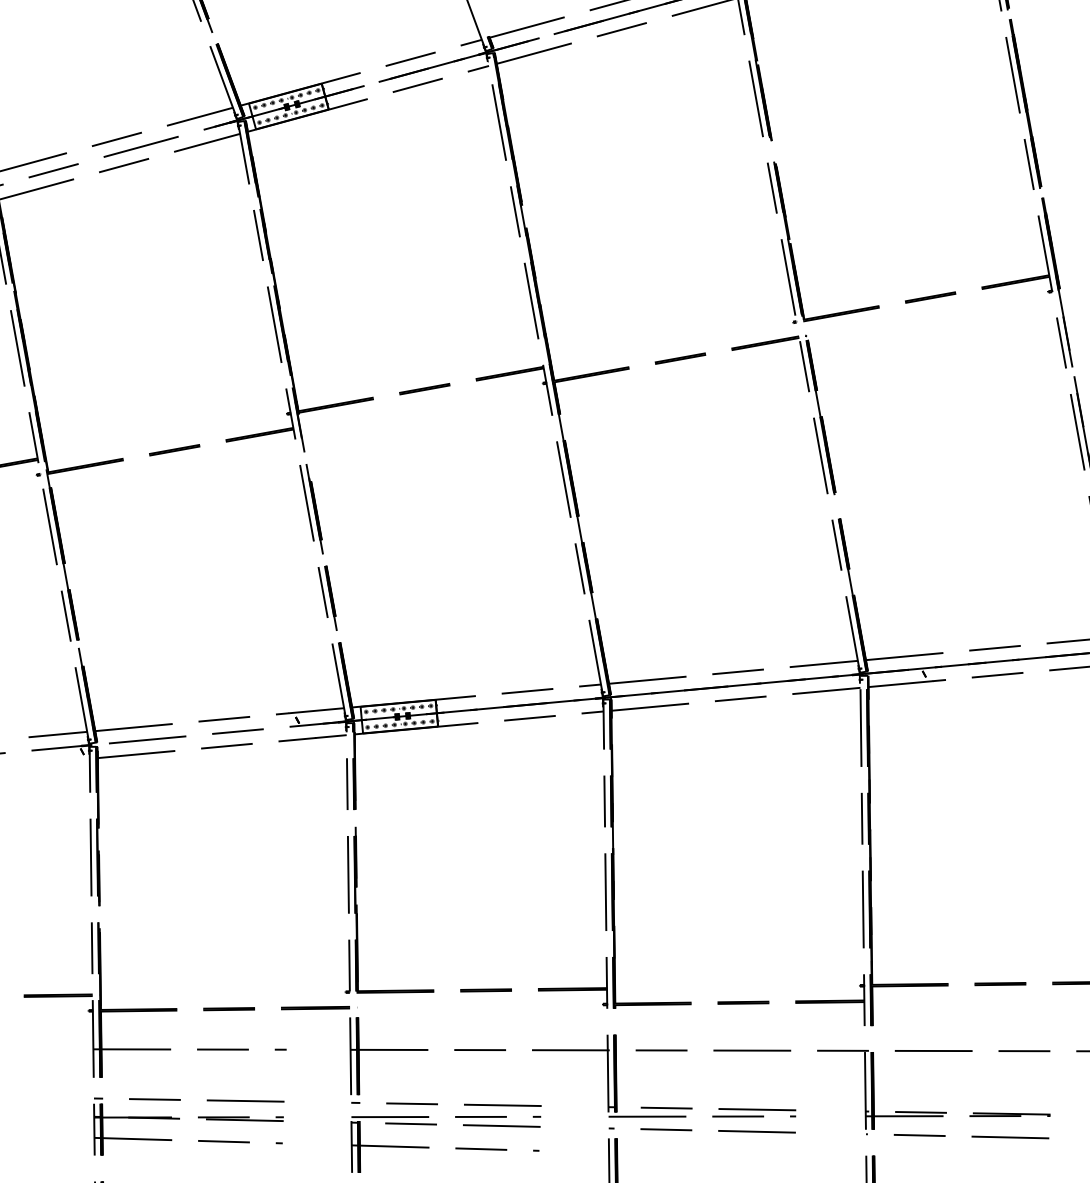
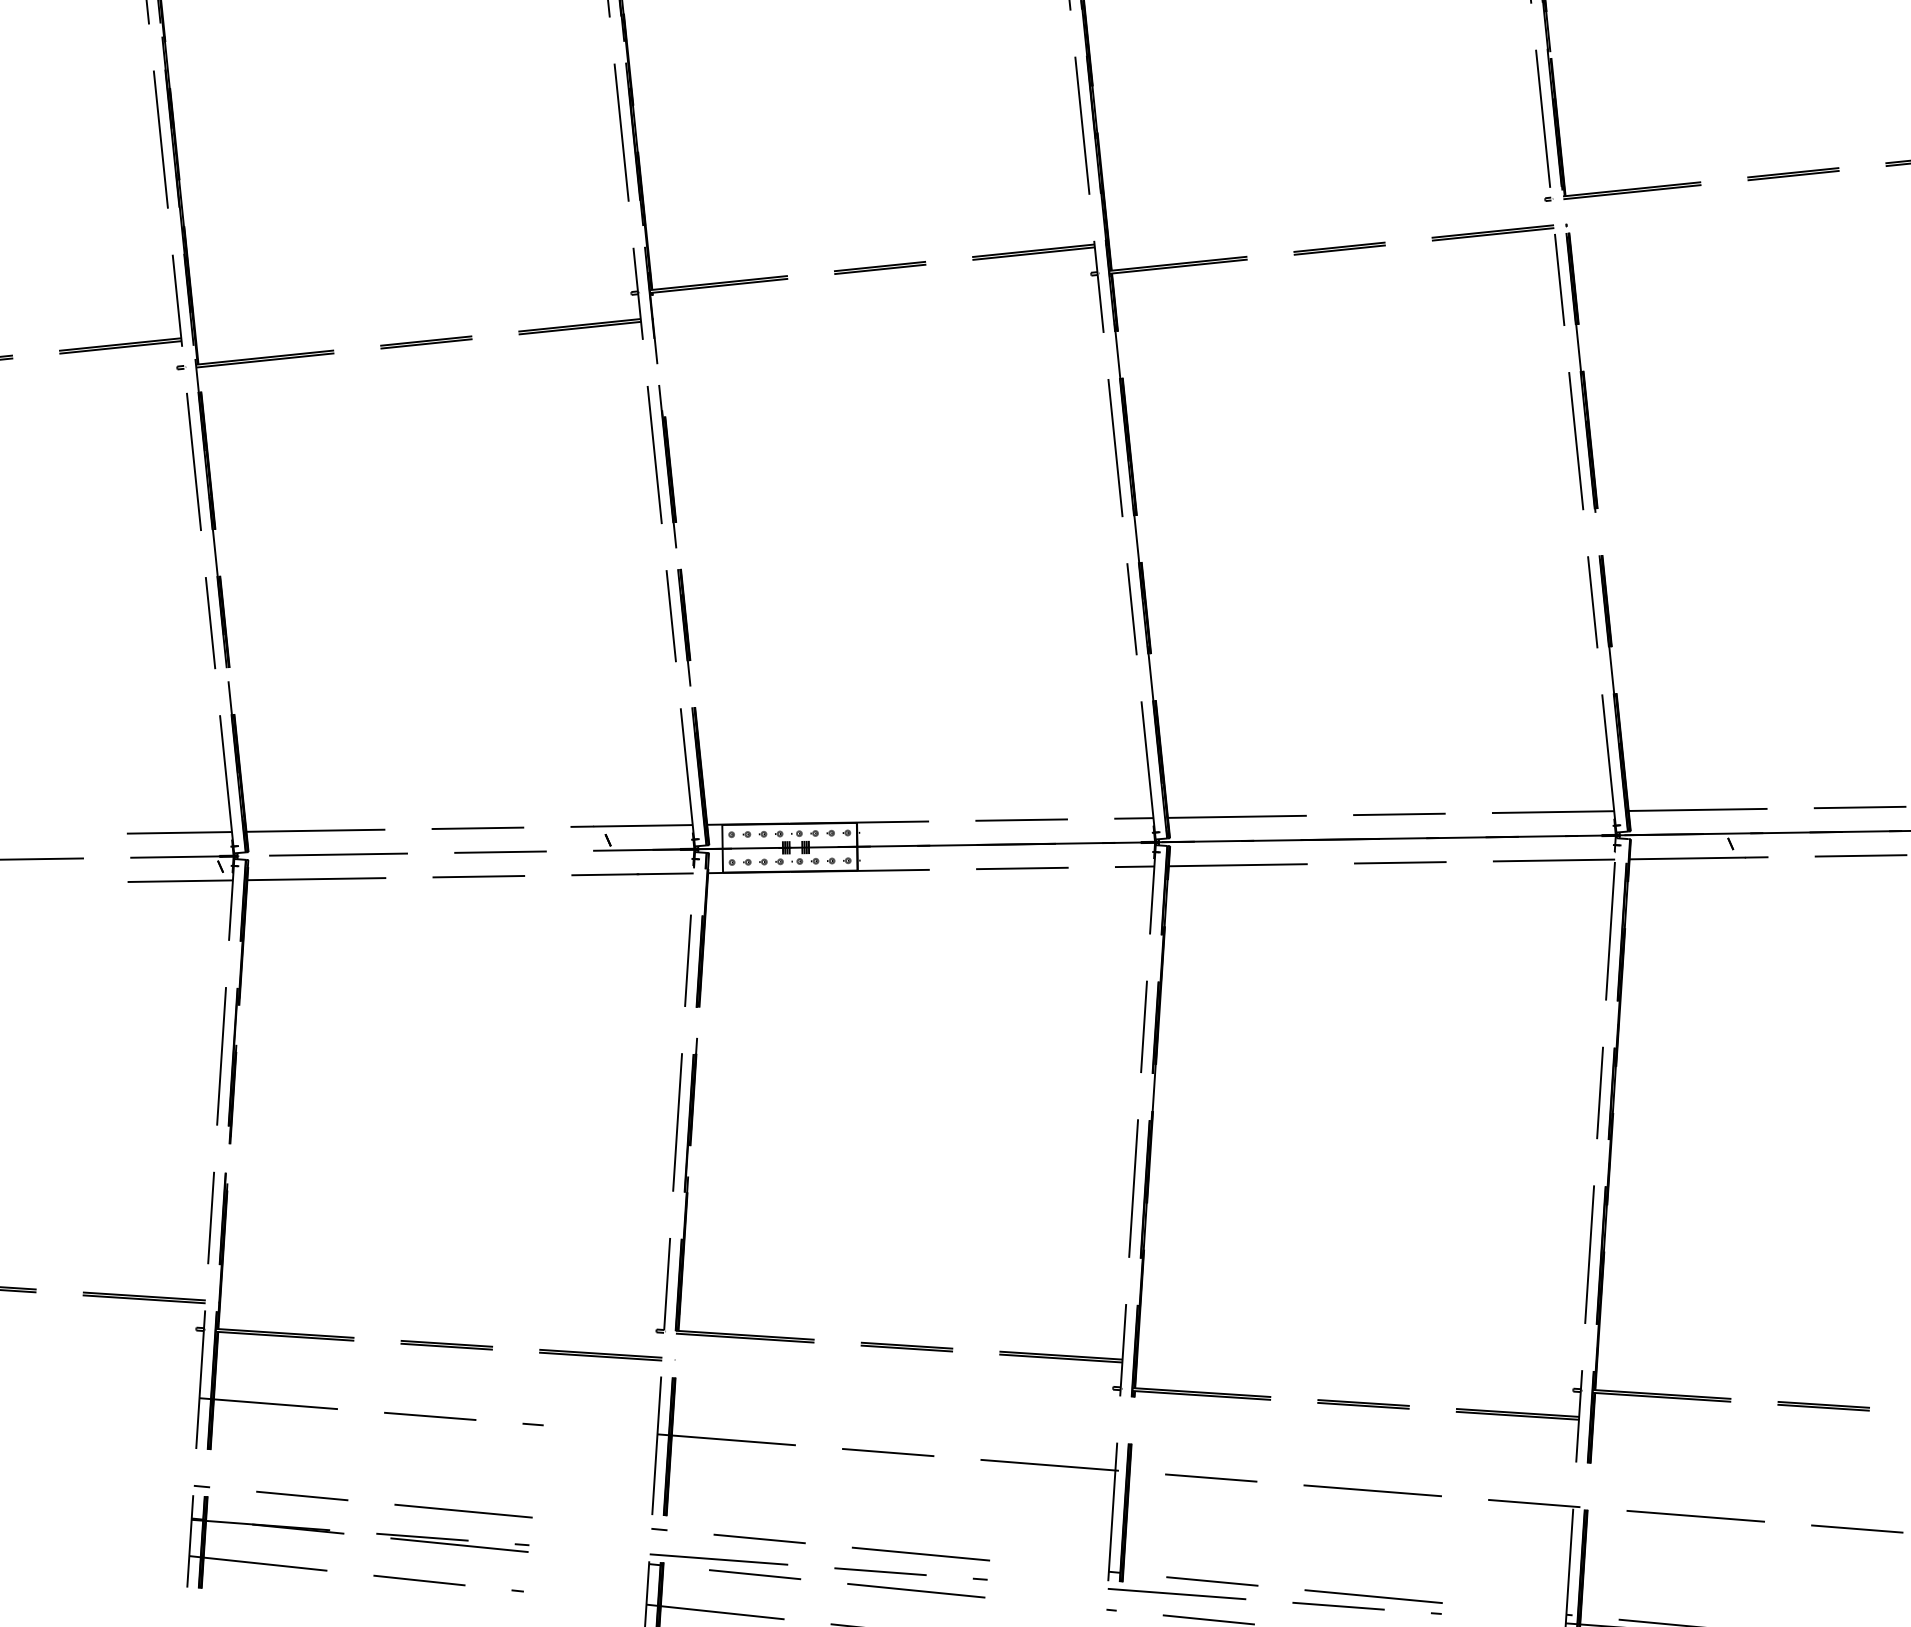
line: (60, 761) -> (180, 881), added

